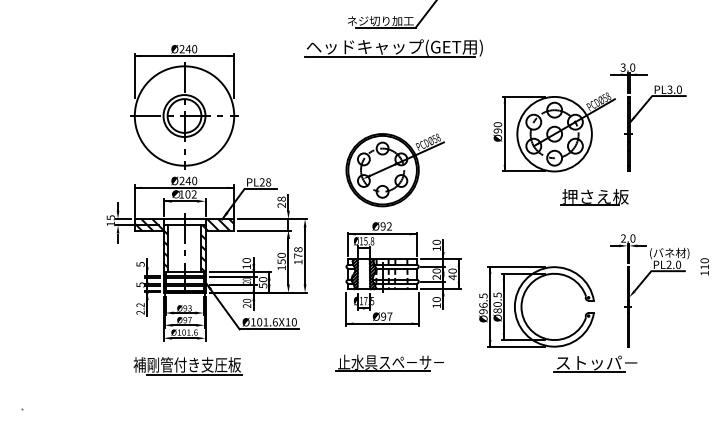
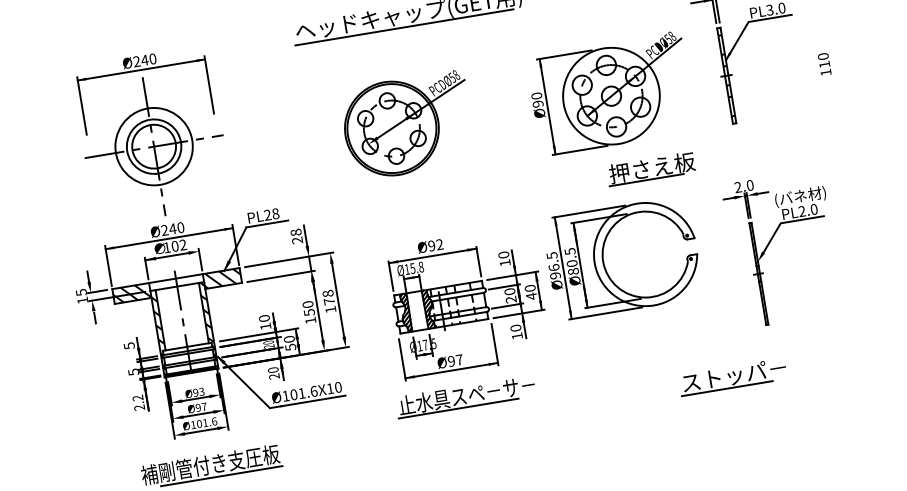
circle: (184, 115) -> (153, 146), size x0.6
part: (554, 132) -> (610, 94), moved
part: (394, 170) -> (407, 126), moved
part: (594, 197) -> (650, 168), moved
text: (704, 266) -> (824, 63), moved
part: (642, 283) -> (772, 240), moved
part: (522, 306) -> (604, 260), moved
part: (389, 362) -> (464, 395), moved

